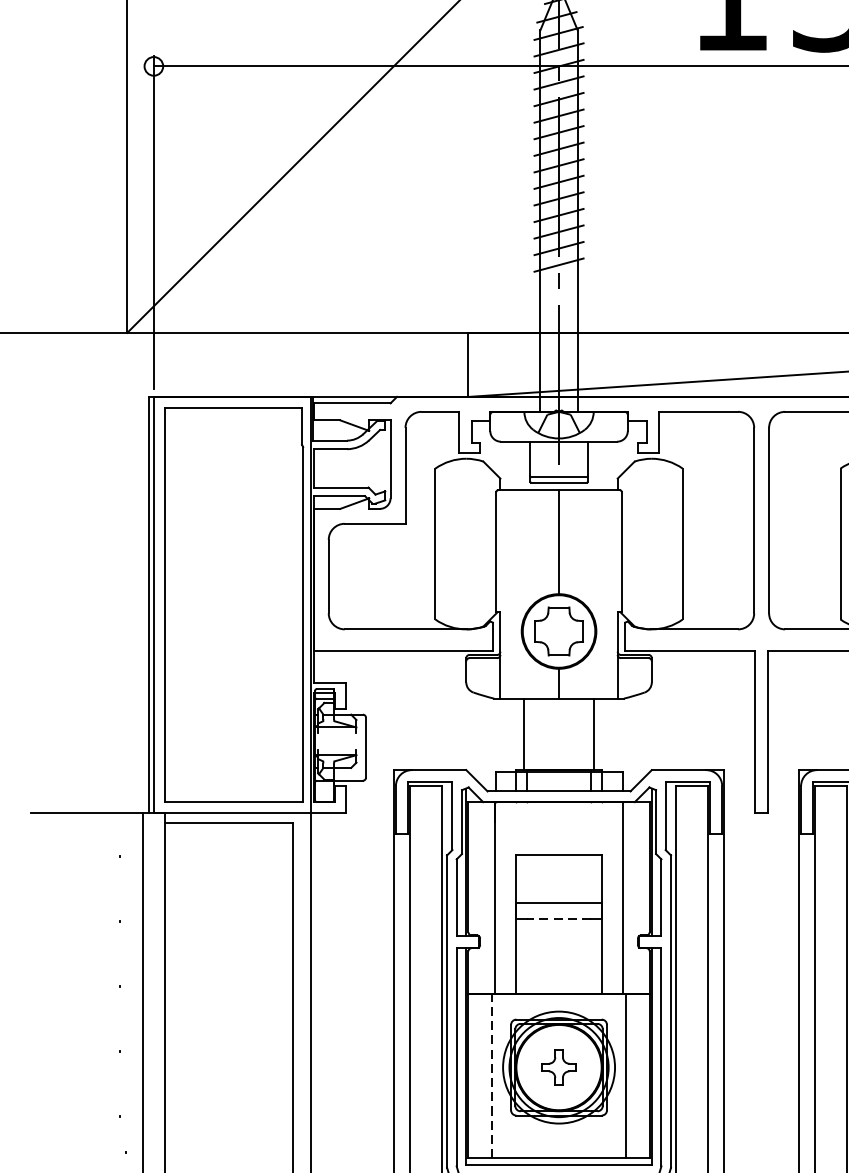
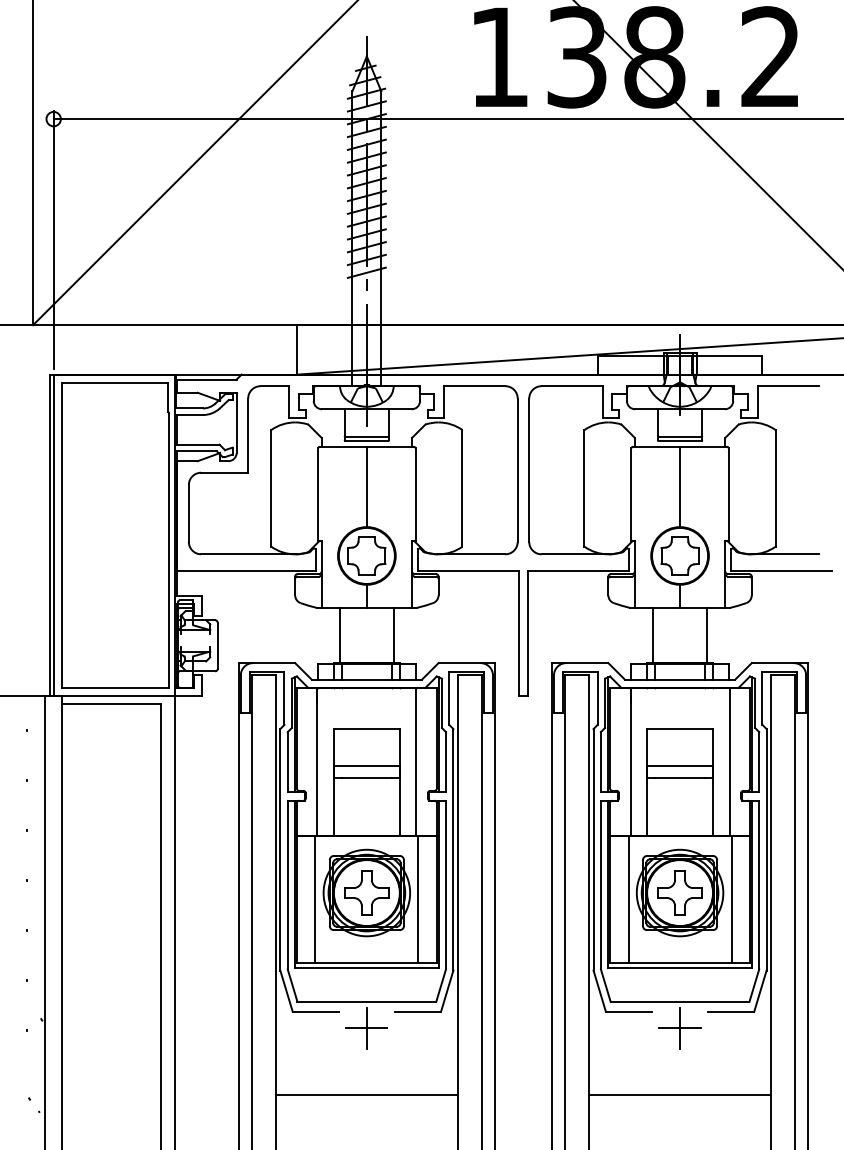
line: (558, 919) -> (366, 778), dashed -> solid
part: (558, 1066) -> (366, 892), size x1.67
line: (492, 1075) -> (315, 899), dashed -> solid

